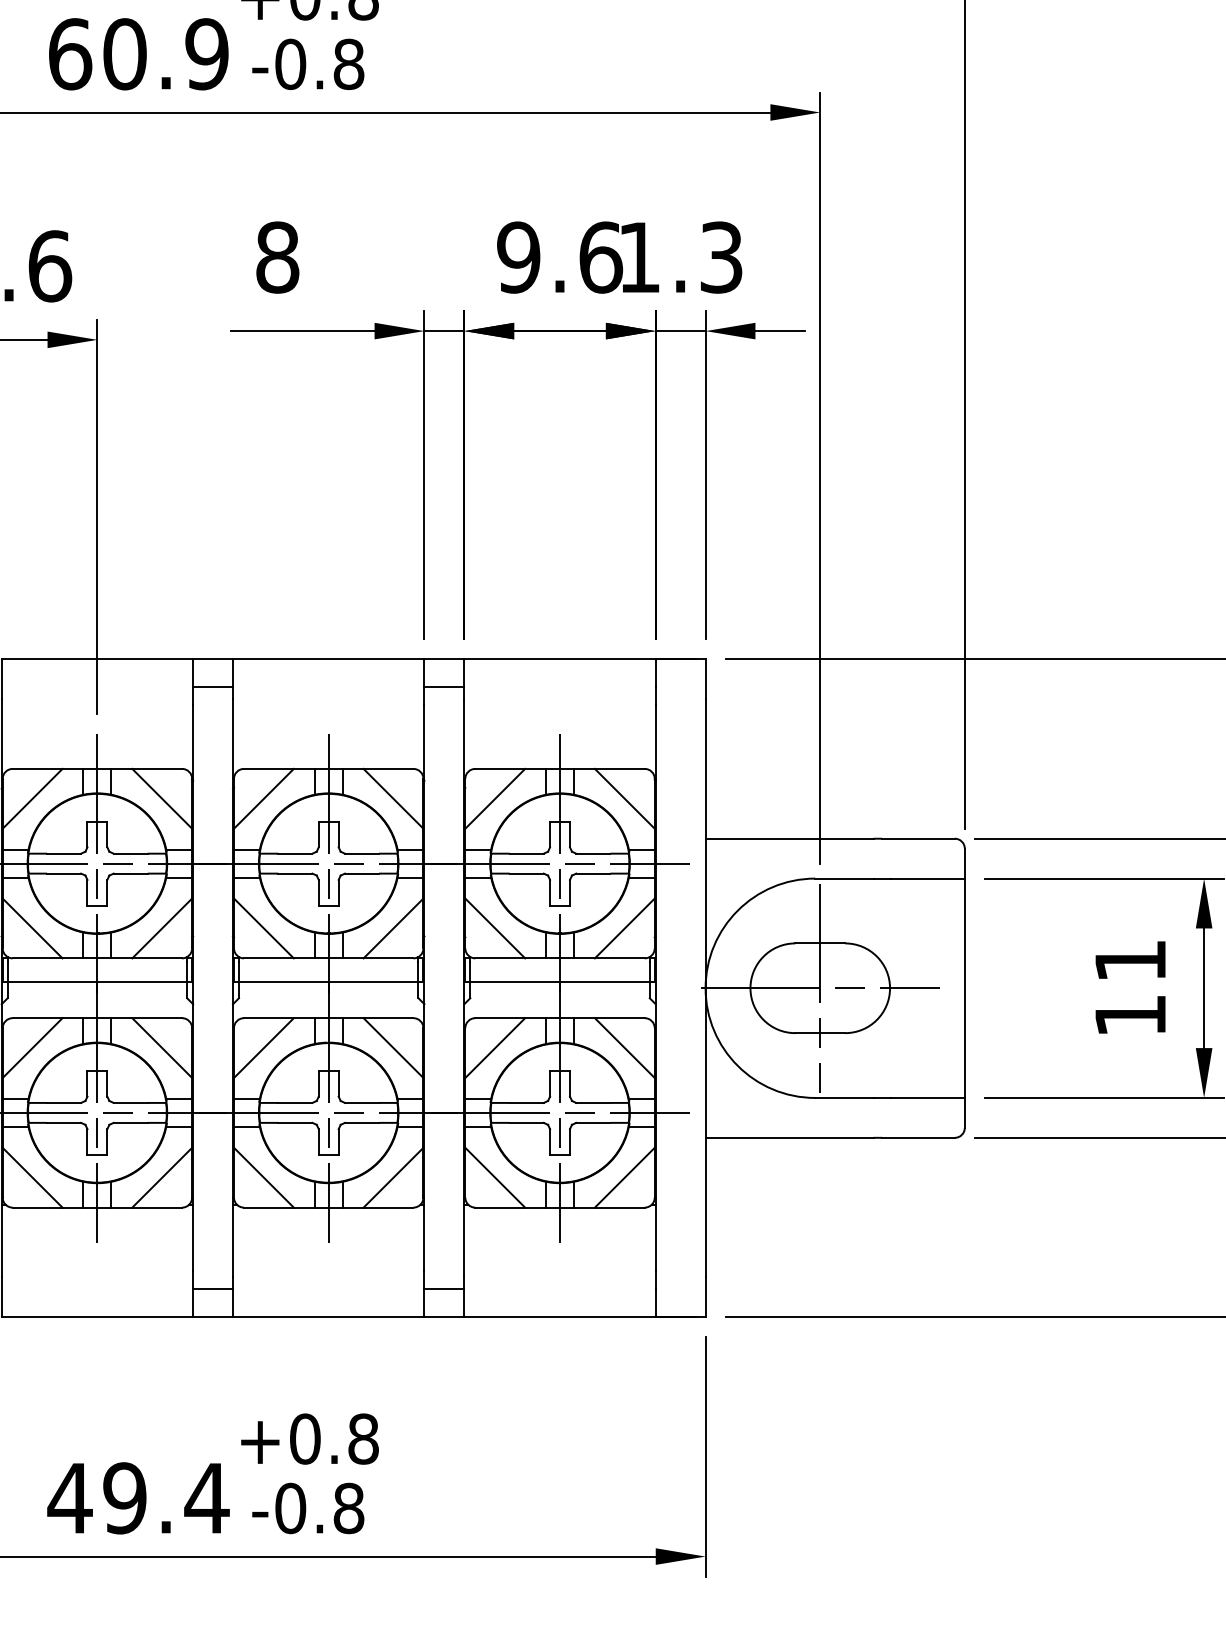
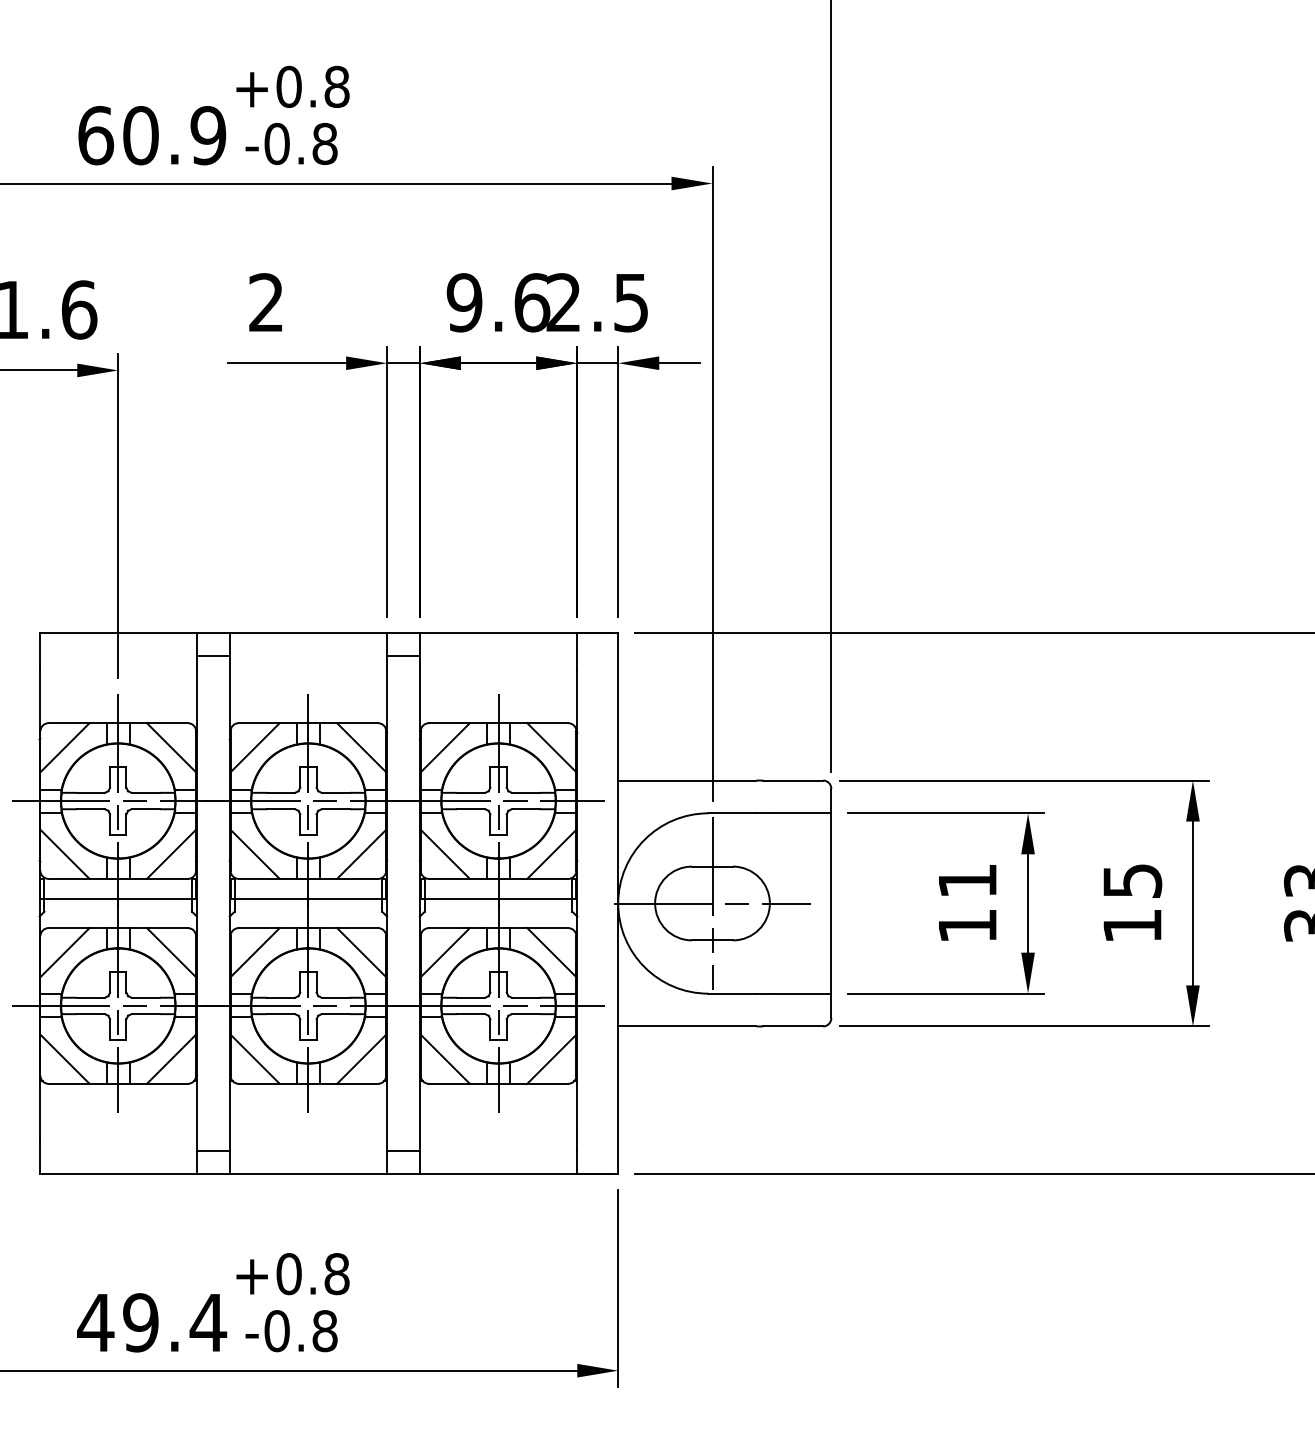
text: (277, 257) -> (266, 302), 8 -> 2
text: (680, 257) -> (597, 302), 1.3 -> 2.5

